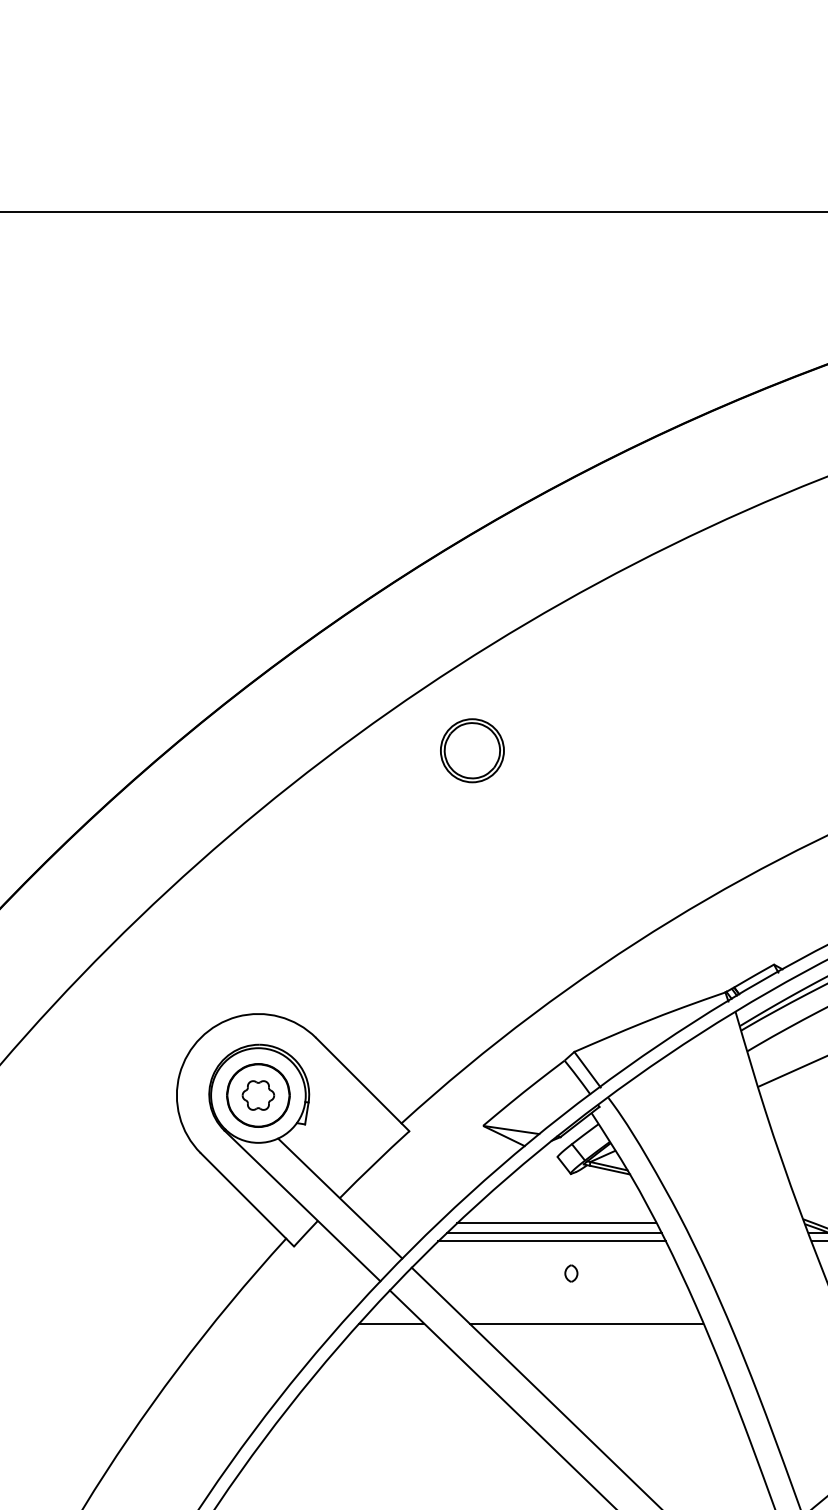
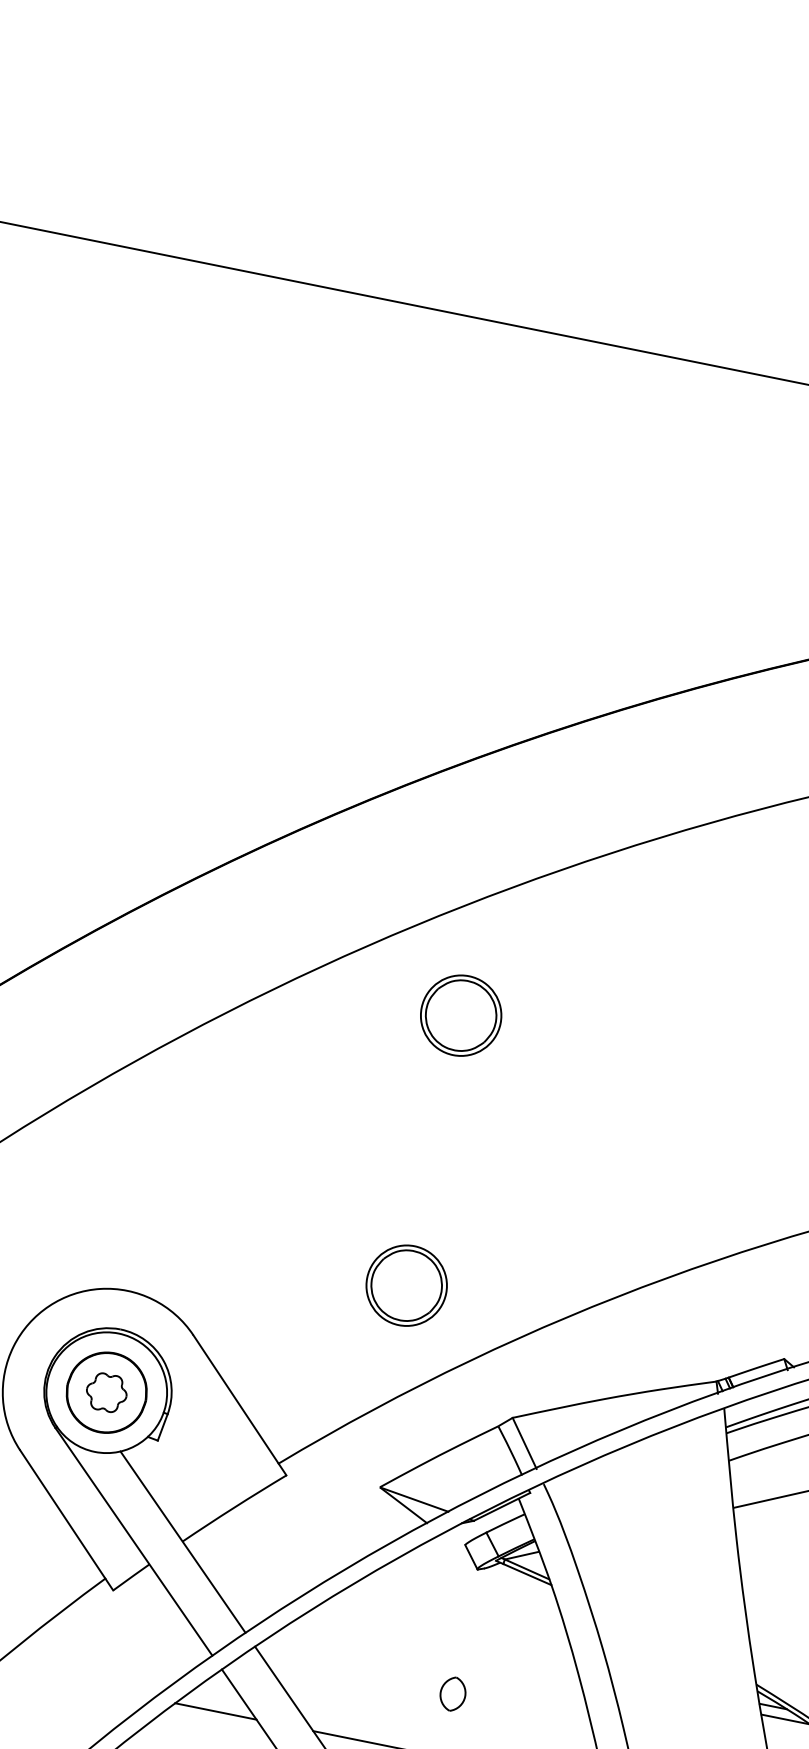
part: (472, 966) -> (406, 1285), added
line: (556, 1223) -> (447, 1627), removed
line: (553, 1233) -> (440, 1639), removed
line: (551, 1241) -> (436, 1649), removed
part: (571, 1273) -> (453, 1694), size x1.6

